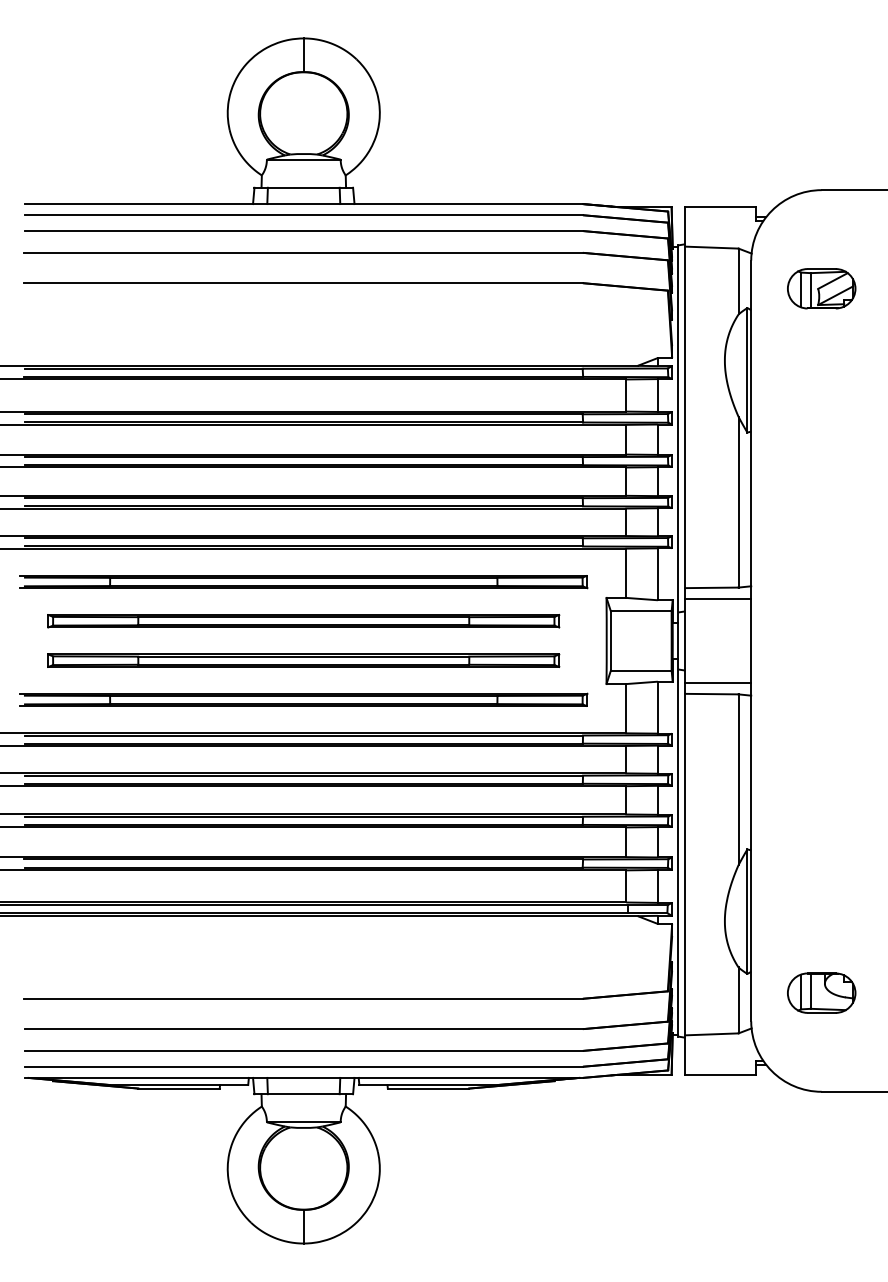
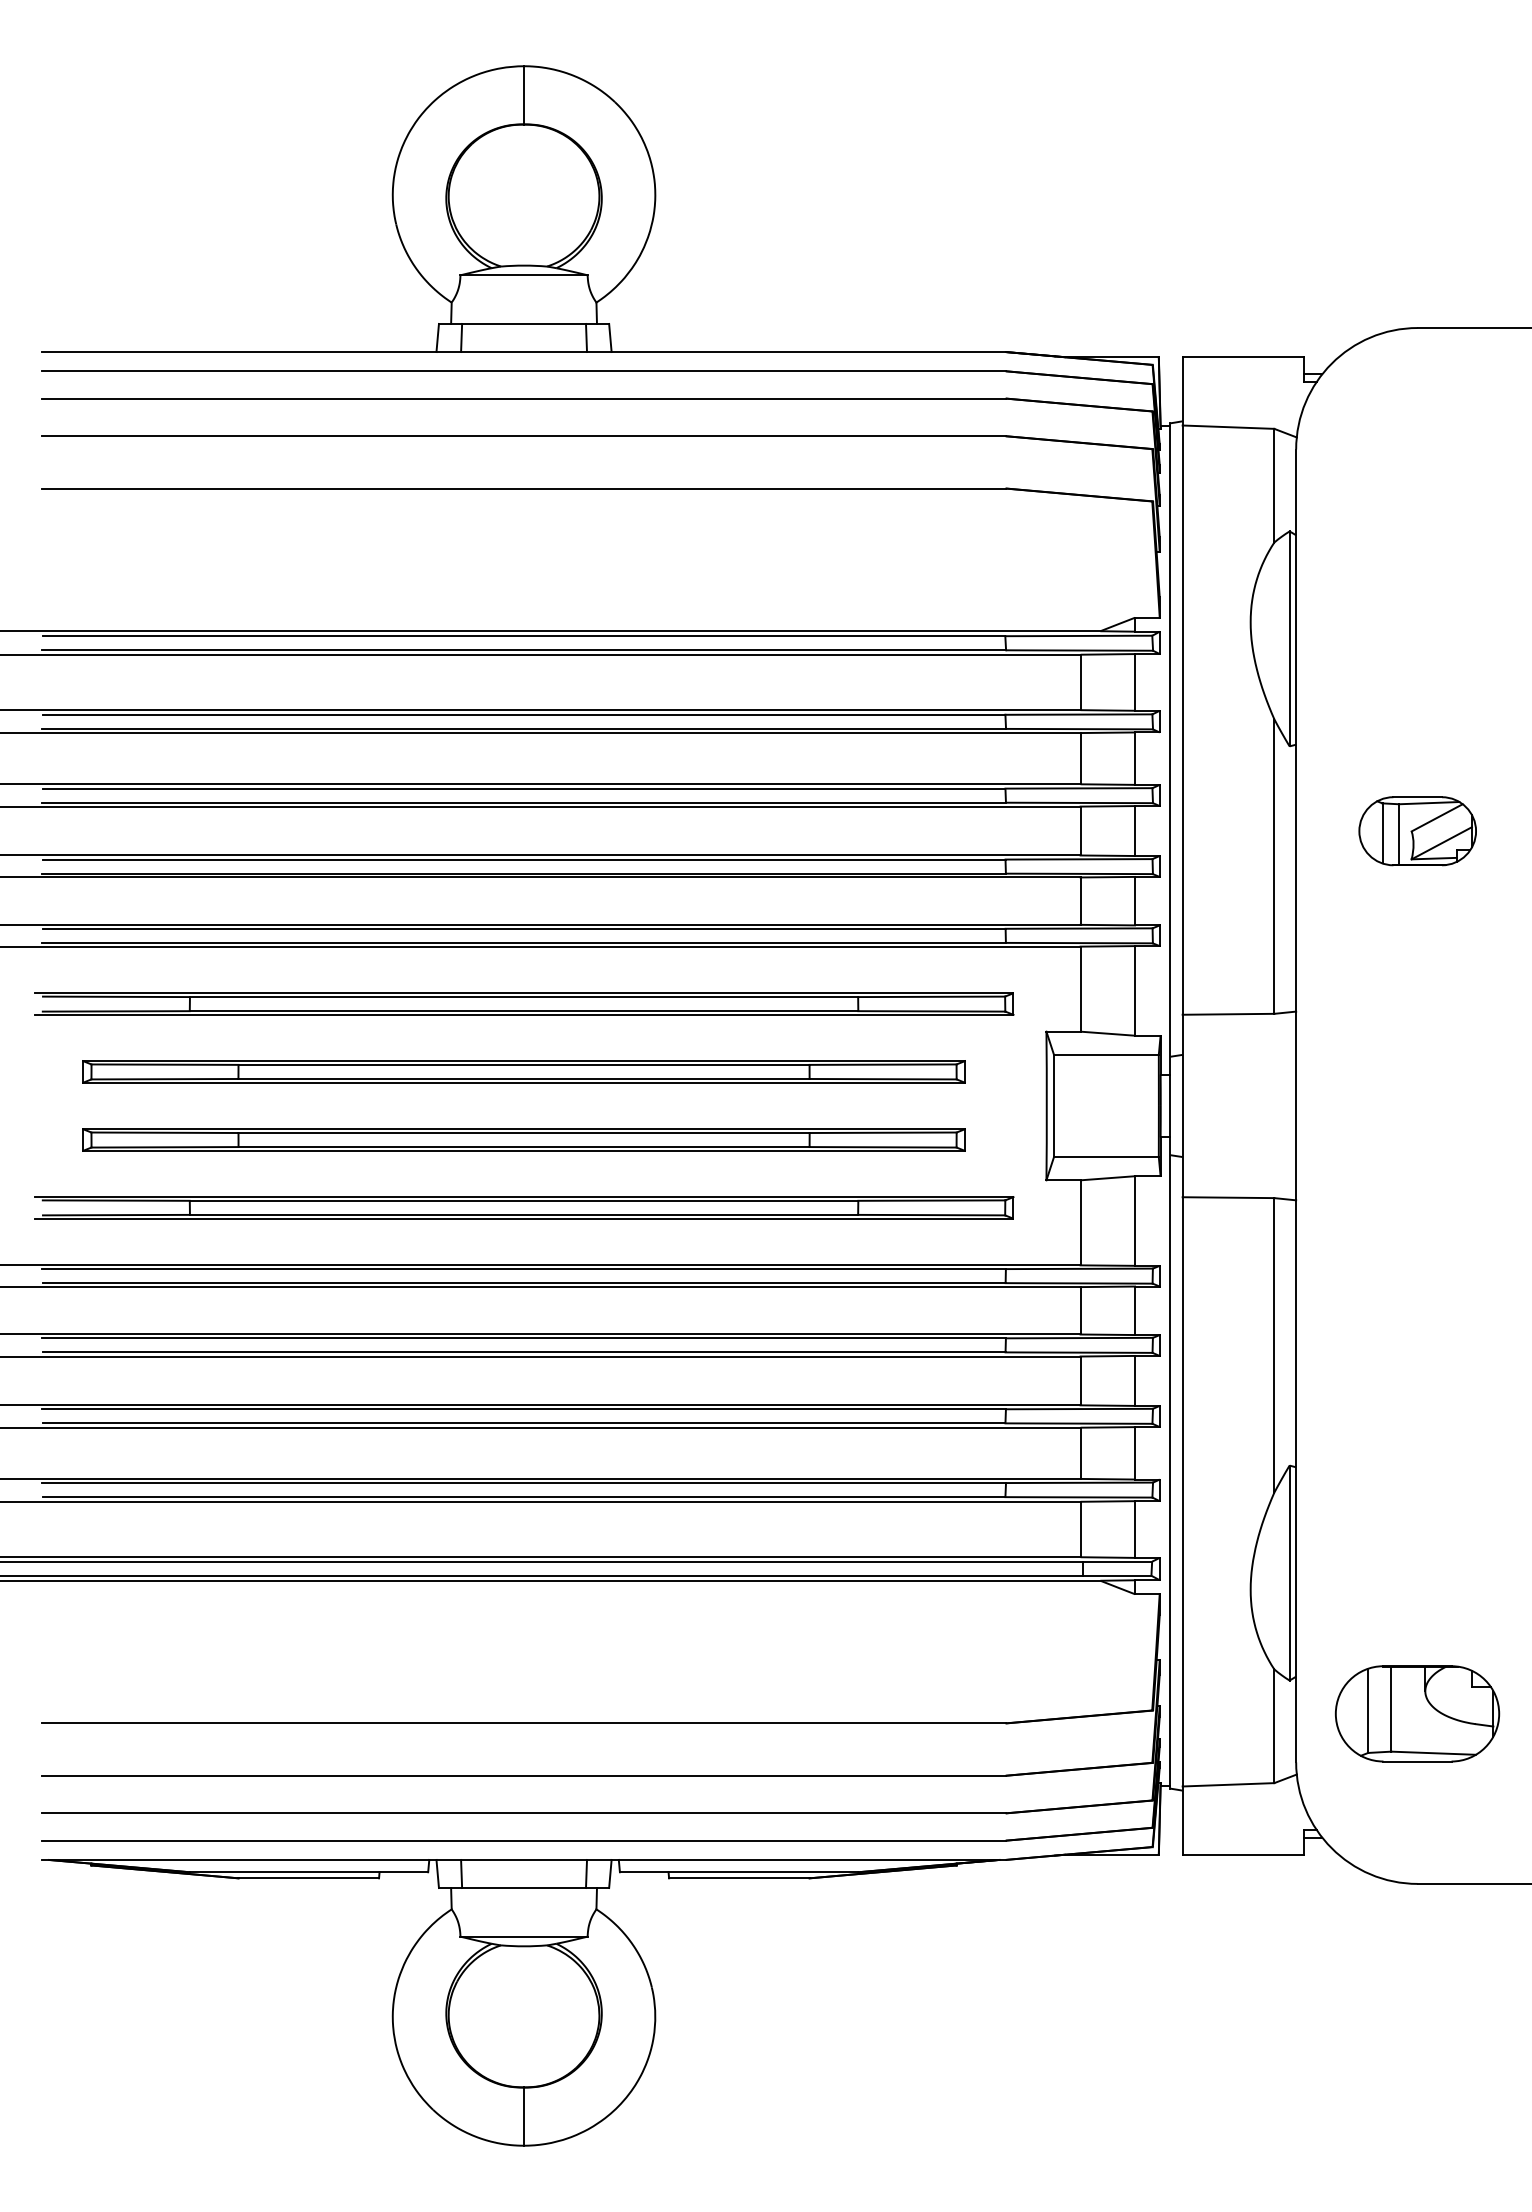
part: (821, 288) -> (1417, 830), moved
line: (718, 598) -> (1239, 1032), removed
line: (718, 683) -> (1239, 1179), removed
part: (821, 992) -> (1417, 1712), size x1.4

